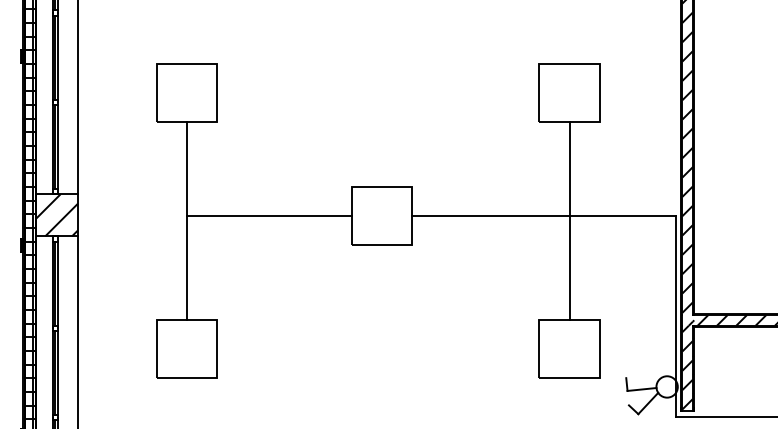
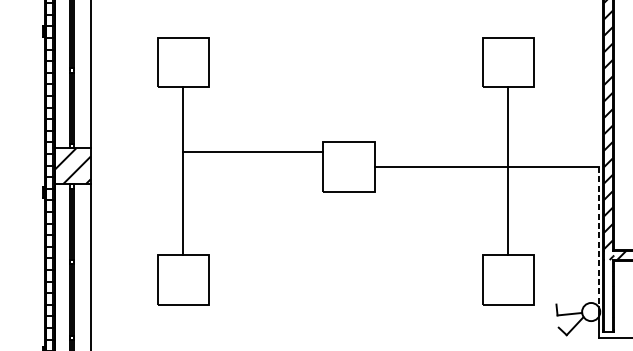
line: (268, 216) -> (252, 152), moved
line: (676, 299) -> (599, 237), solid -> dashed
hatch: (687, 367) -> (608, 295), removed

